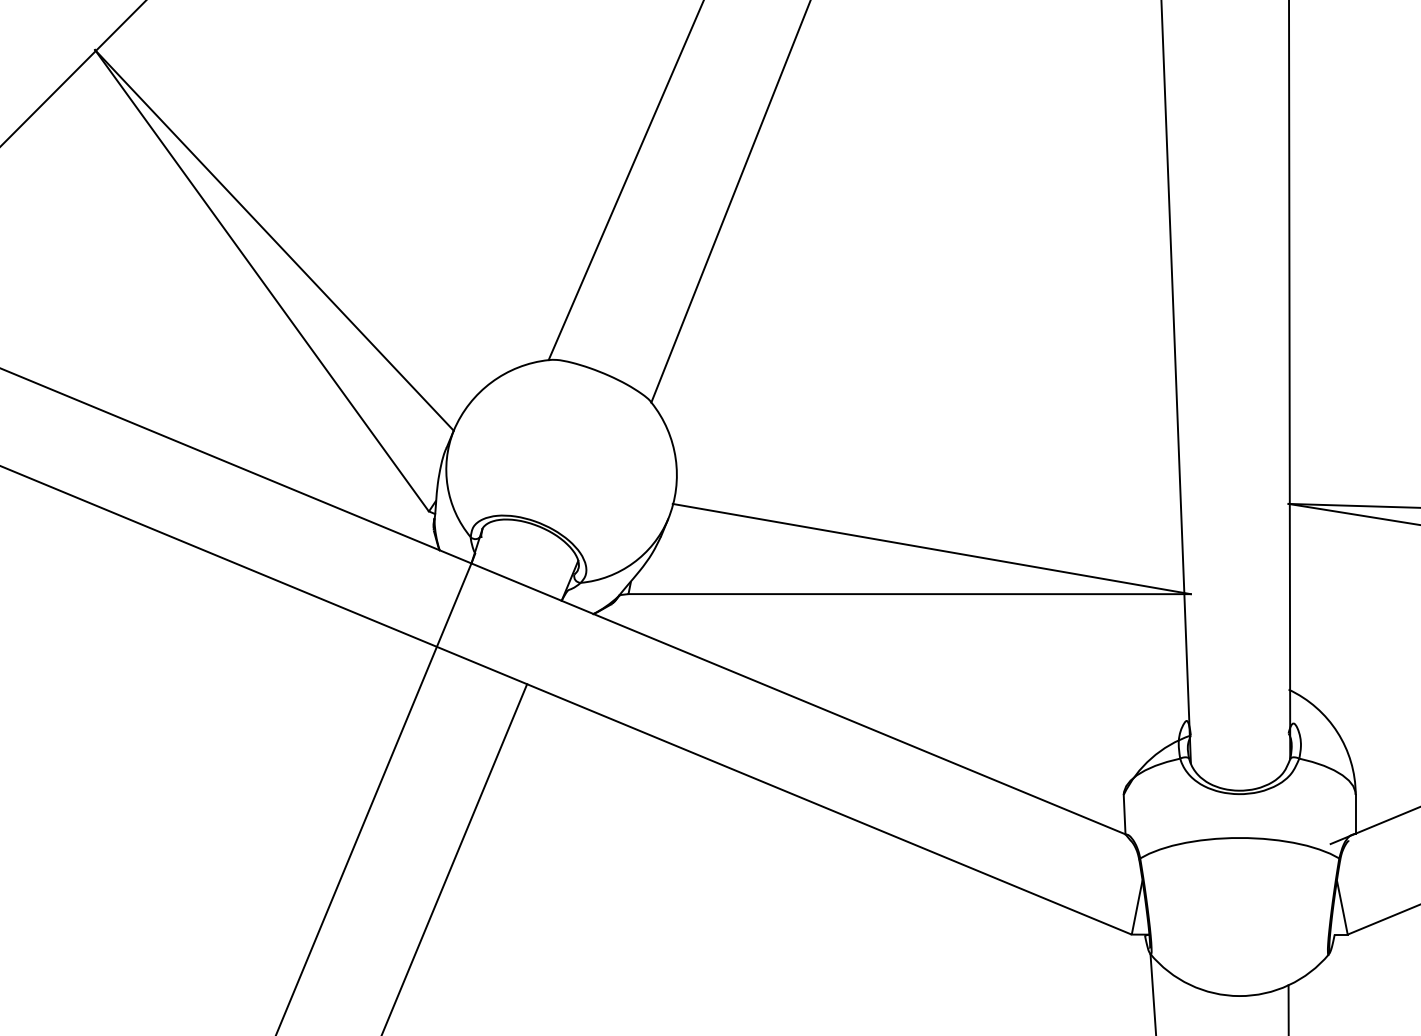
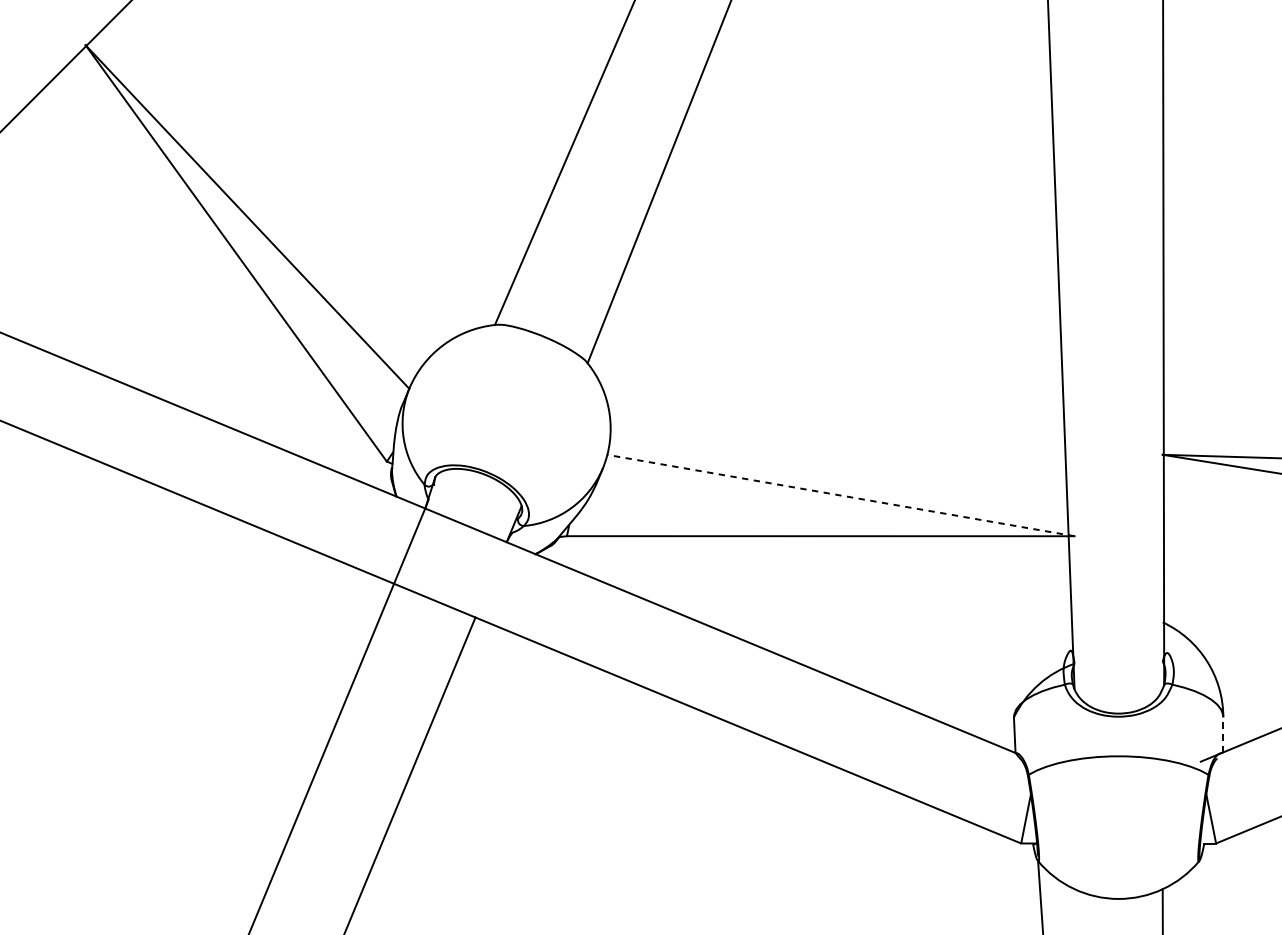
line: (931, 549) -> (840, 495), solid -> dashed
line: (1355, 813) -> (1223, 734), solid -> dashed

